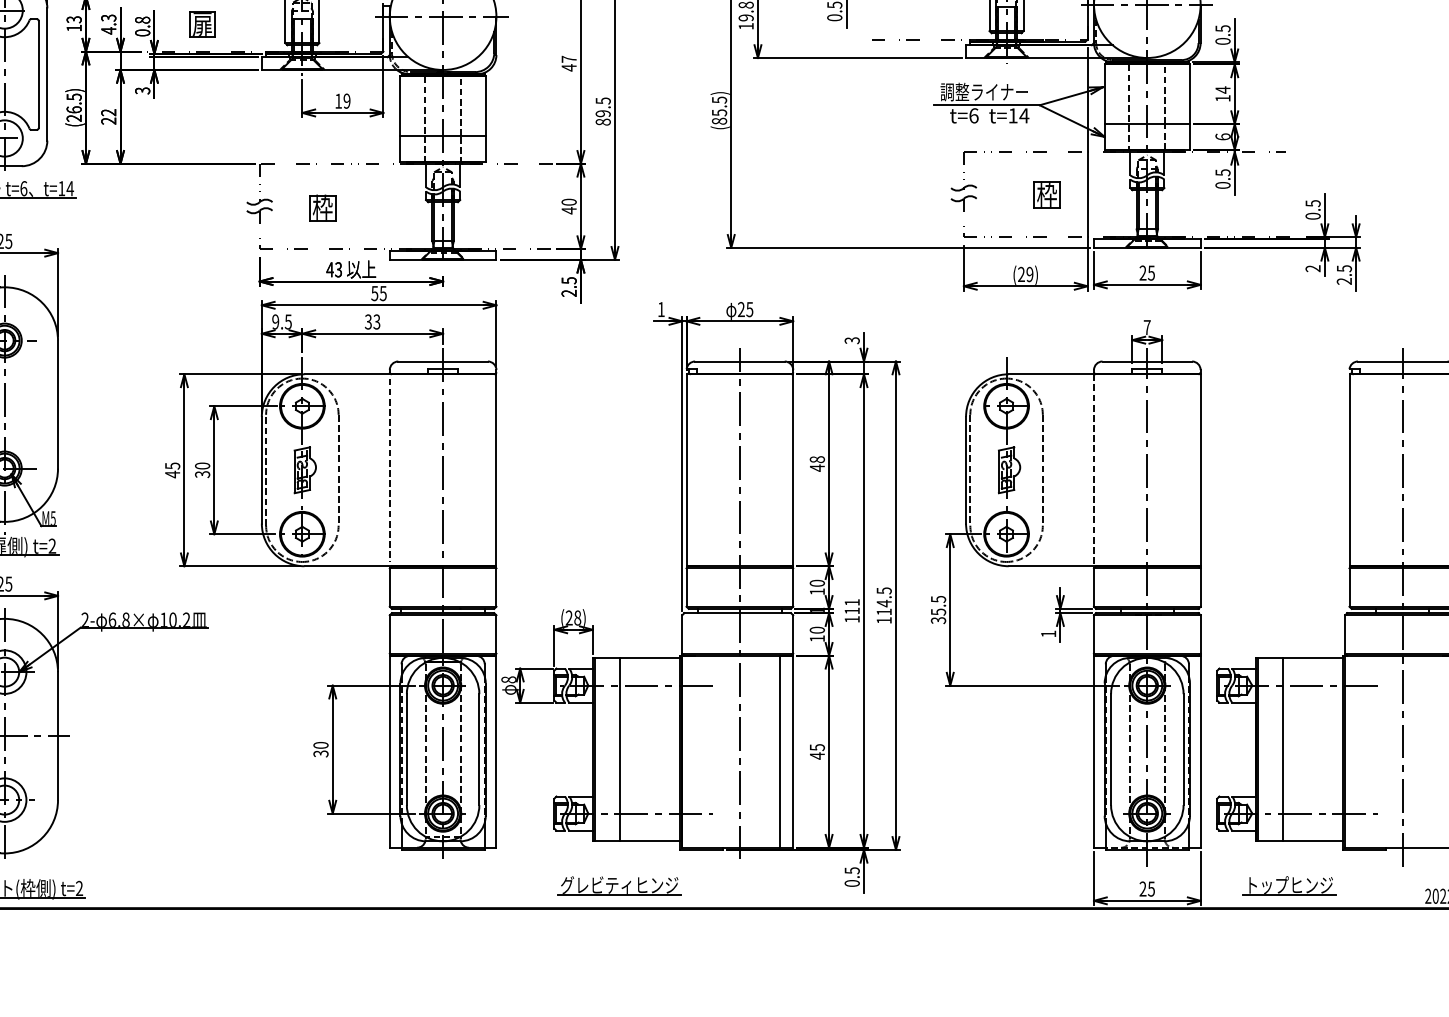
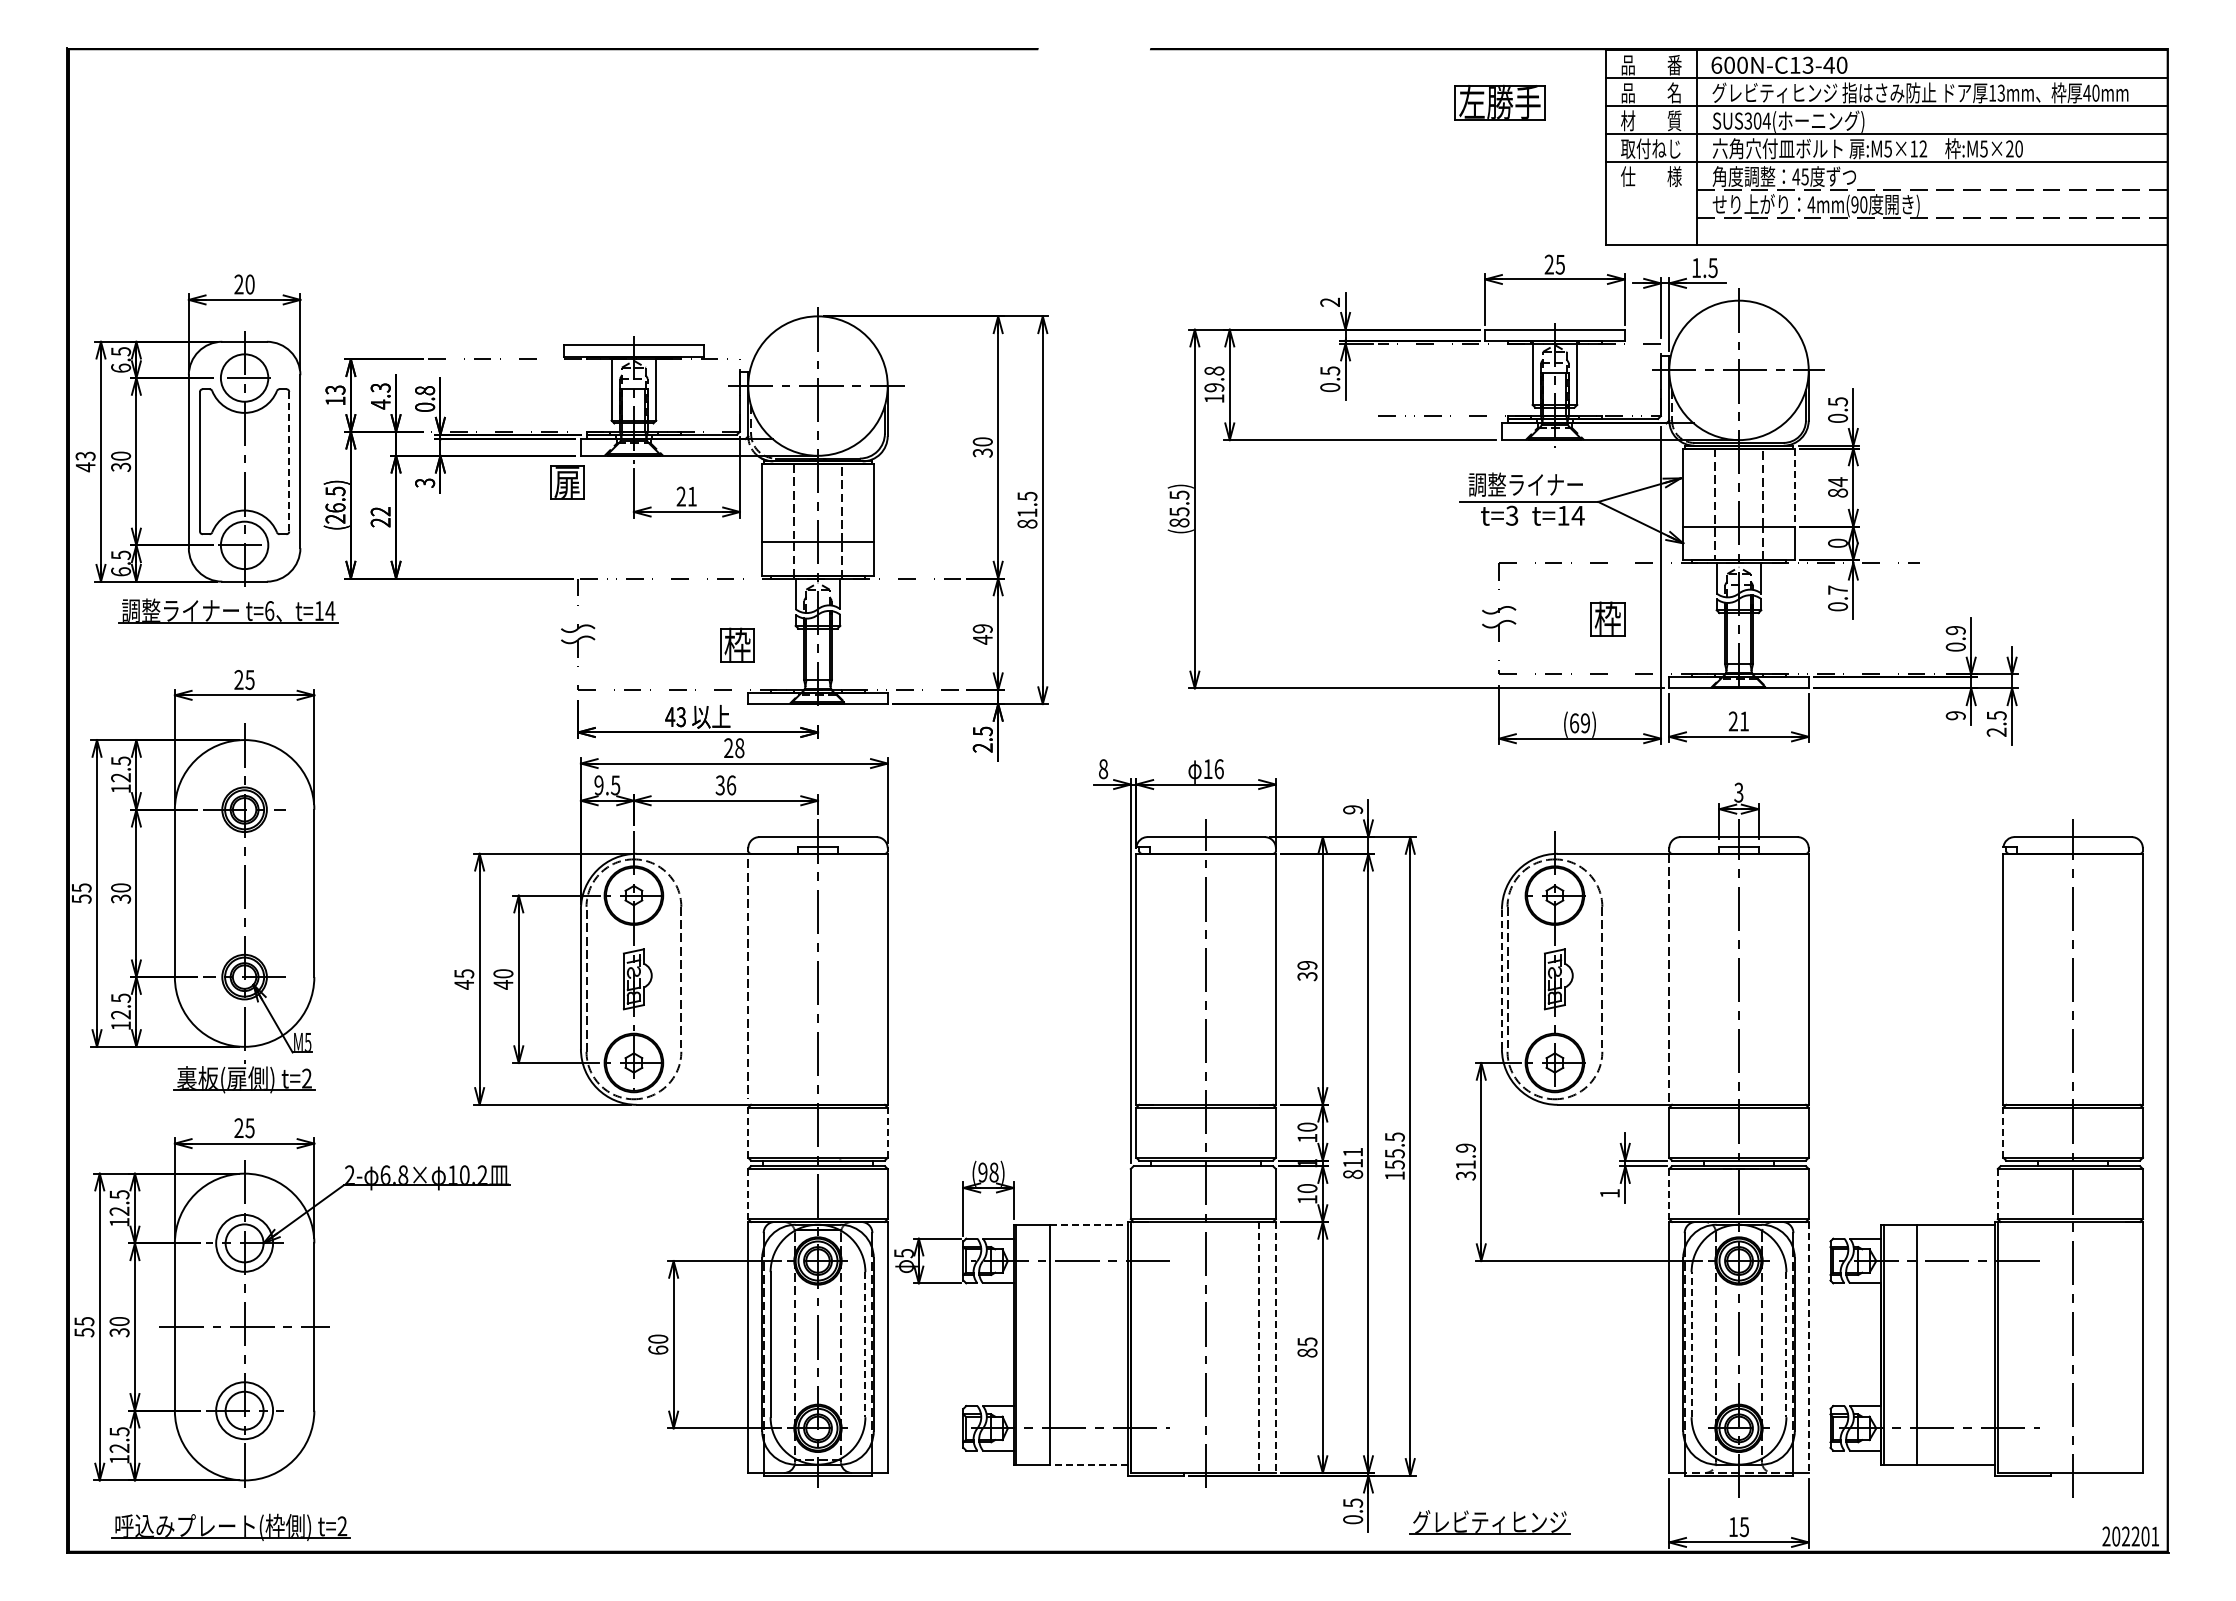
part: (202, 24) -> (567, 482), moved
text: (568, 63) -> (982, 447), 47 -> 30
line: (39, 74) -> (289, 461), solid -> dashed
line: (1189, 94) -> (1794, 488), solid -> dashed
text: (1223, 98) -> (1838, 492), 14 -> 84
text: (342, 101) -> (686, 496), 19 -> 21
text: (603, 113) -> (1027, 512), 89.5 -> 81.5
text: (974, 115) -> (1512, 515), t=6 -> t=3
text: (1222, 136) -> (1837, 542), 6 -> 0
text: (1223, 172) -> (1838, 589), 0.5 -> 0.7
text: (568, 202) -> (982, 628), 40 -> 49
text: (1312, 203) -> (1955, 630), 0.5 -> 0.9
part: (322, 207) -> (737, 644), moved
text: (1312, 268) -> (1955, 715), 2 -> 9
text: (1150, 273) -> (1743, 721), 25 -> 21
text: (1021, 274) -> (1574, 723), (29) -> (69)
text: (379, 293) -> (734, 748), 55 -> 28
text: (661, 309) -> (1103, 769), 1 -> 8
text: (745, 309) -> (1213, 769), 25 -> 16
text: (376, 322) -> (731, 785), 33 -> 36
text: (1146, 327) -> (1738, 792), 7 -> 3
text: (852, 340) -> (1353, 809), 3 -> 9
text: (817, 463) -> (1307, 970), 48 -> 39
line: (965, 470) -> (1501, 979), solid -> dashed
text: (202, 474) -> (503, 984), 30 -> 40
line: (389, 587) -> (748, 1132), solid -> dashed
line: (496, 587) -> (887, 1132), solid -> dashed
line: (1349, 587) -> (2003, 1132), solid -> dashed
text: (938, 605) -> (1465, 1156), 35.5 -> 31.9
text: (883, 607) -> (1394, 1158), 114.5 -> 155.5
text: (568, 617) -> (982, 1172), (28) -> (98)
text: (852, 618) -> (1353, 1173), 111 -> 811
line: (389, 634) -> (748, 1194), solid -> dashed
line: (1094, 634) -> (1669, 1194), solid -> dashed
line: (1344, 634) -> (1997, 1194), solid -> dashed
line: (650, 657) -> (1089, 1224), solid -> dashed
text: (508, 679) -> (903, 1253), 8 -> 5
line: (479, 749) -> (865, 1344), solid -> dashed
line: (1110, 749) -> (1691, 1344), solid -> dashed
line: (1183, 749) -> (1786, 1344), solid -> dashed
line: (780, 751) -> (1259, 1347), solid -> dashed
line: (792, 751) -> (1275, 1347), solid -> dashed
line: (1200, 751) -> (1808, 1347), solid -> dashed
text: (321, 753) -> (658, 1349), 30 -> 60
text: (817, 756) -> (1307, 1353), 45 -> 85
line: (649, 841) -> (1088, 1464), solid -> dashed
part: (619, 885) -> (1489, 1522), moved
part: (1289, 885) -> (1924, 1522), removed
text: (1142, 888) -> (1732, 1526), 25 -> 15

